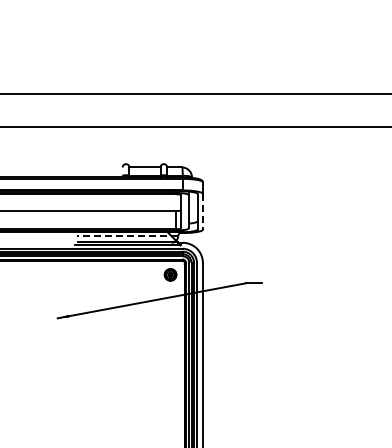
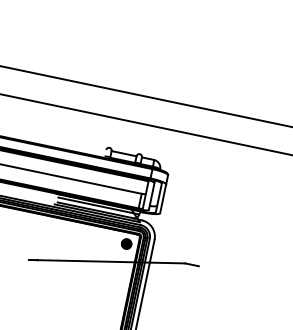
line: (202, 211) -> (162, 198), dashed -> solid
line: (127, 236) -> (98, 206), dashed -> solid

